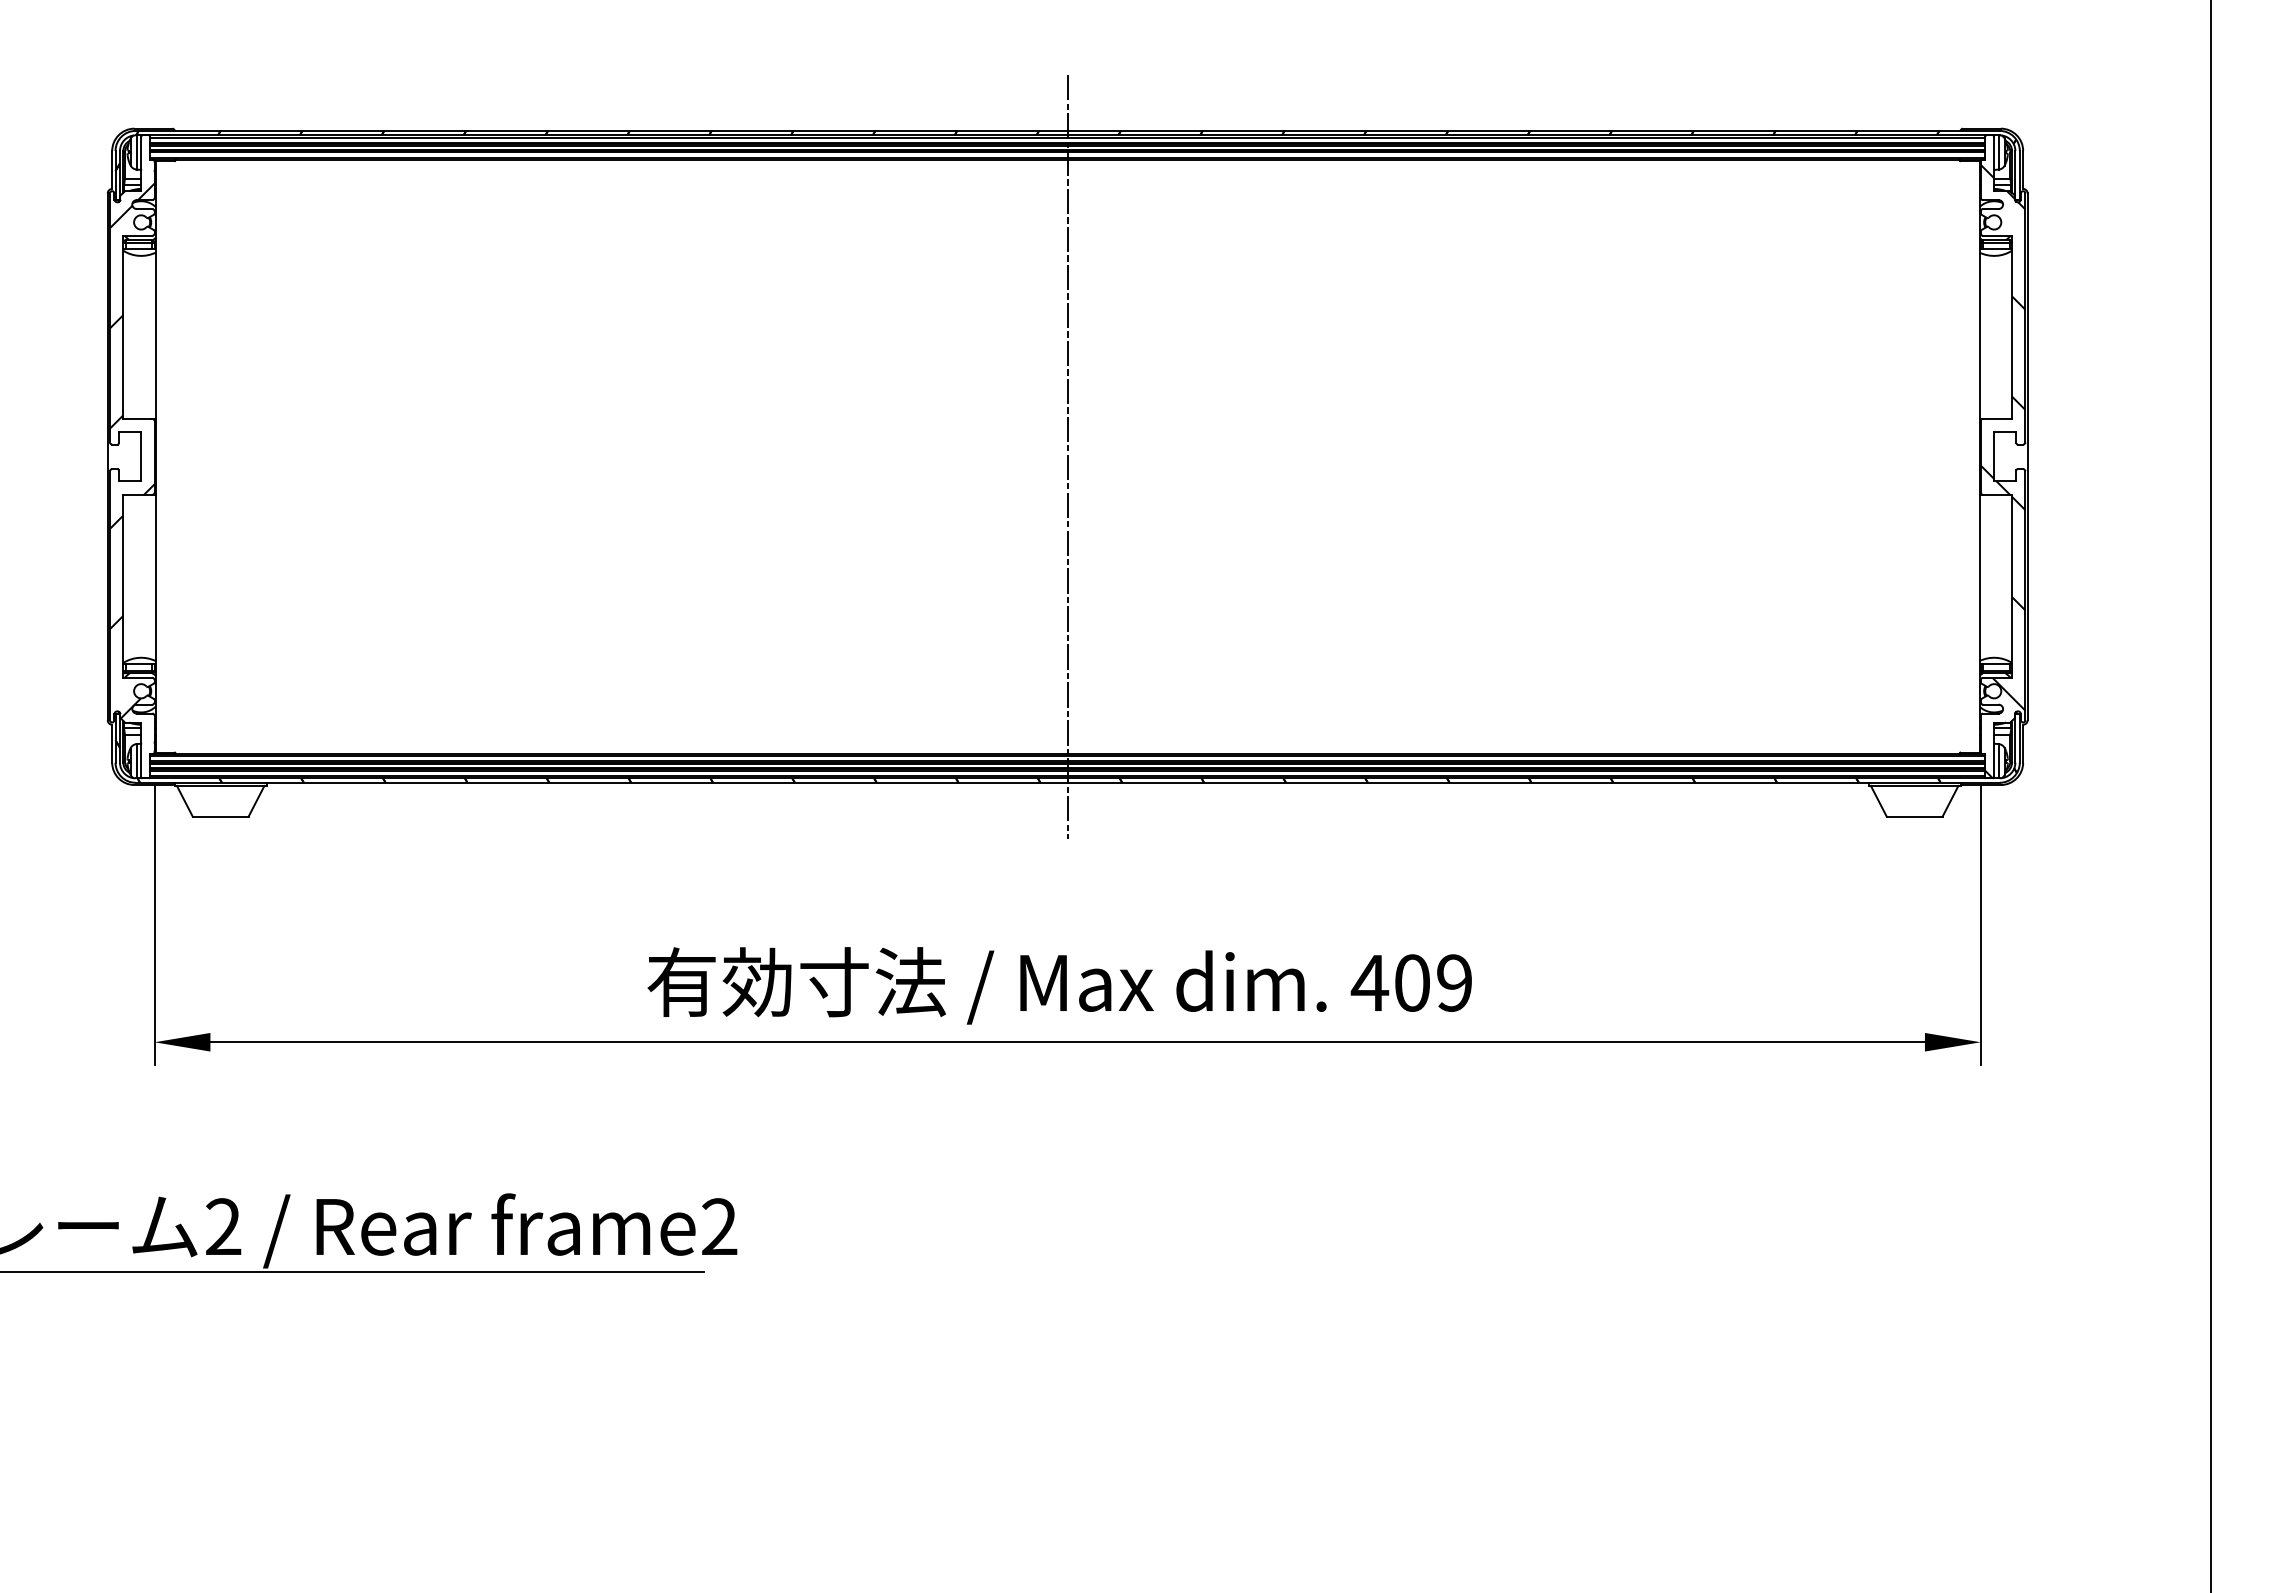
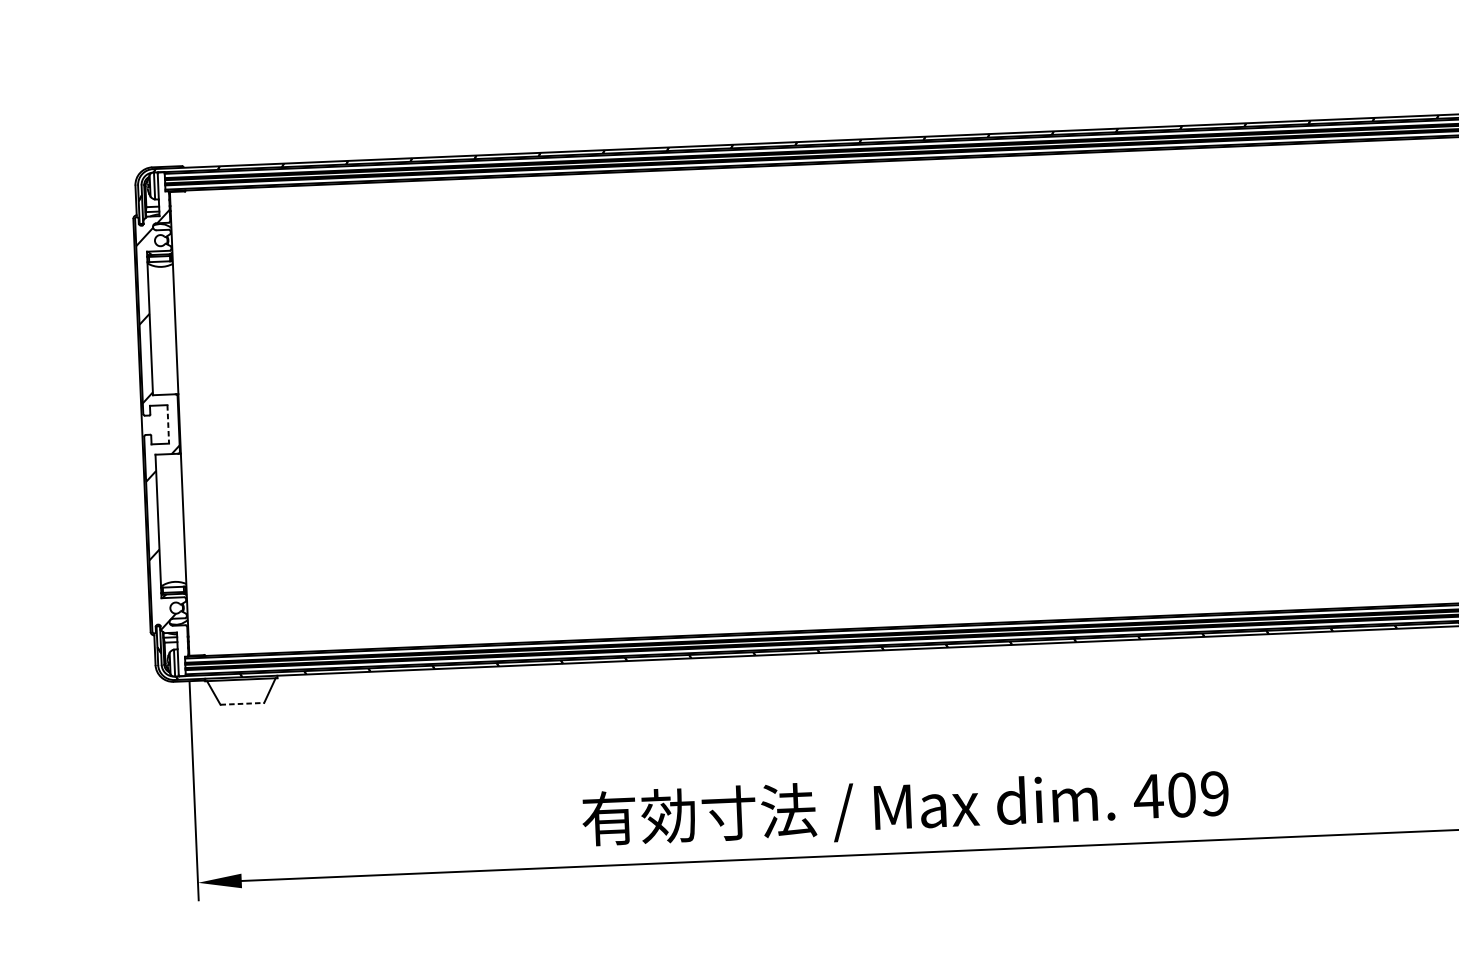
line: (141, 456) -> (168, 424), solid -> dashed
line: (1067, 456) -> (894, 393), removed
line: (220, 816) -> (242, 703), solid -> dashed

